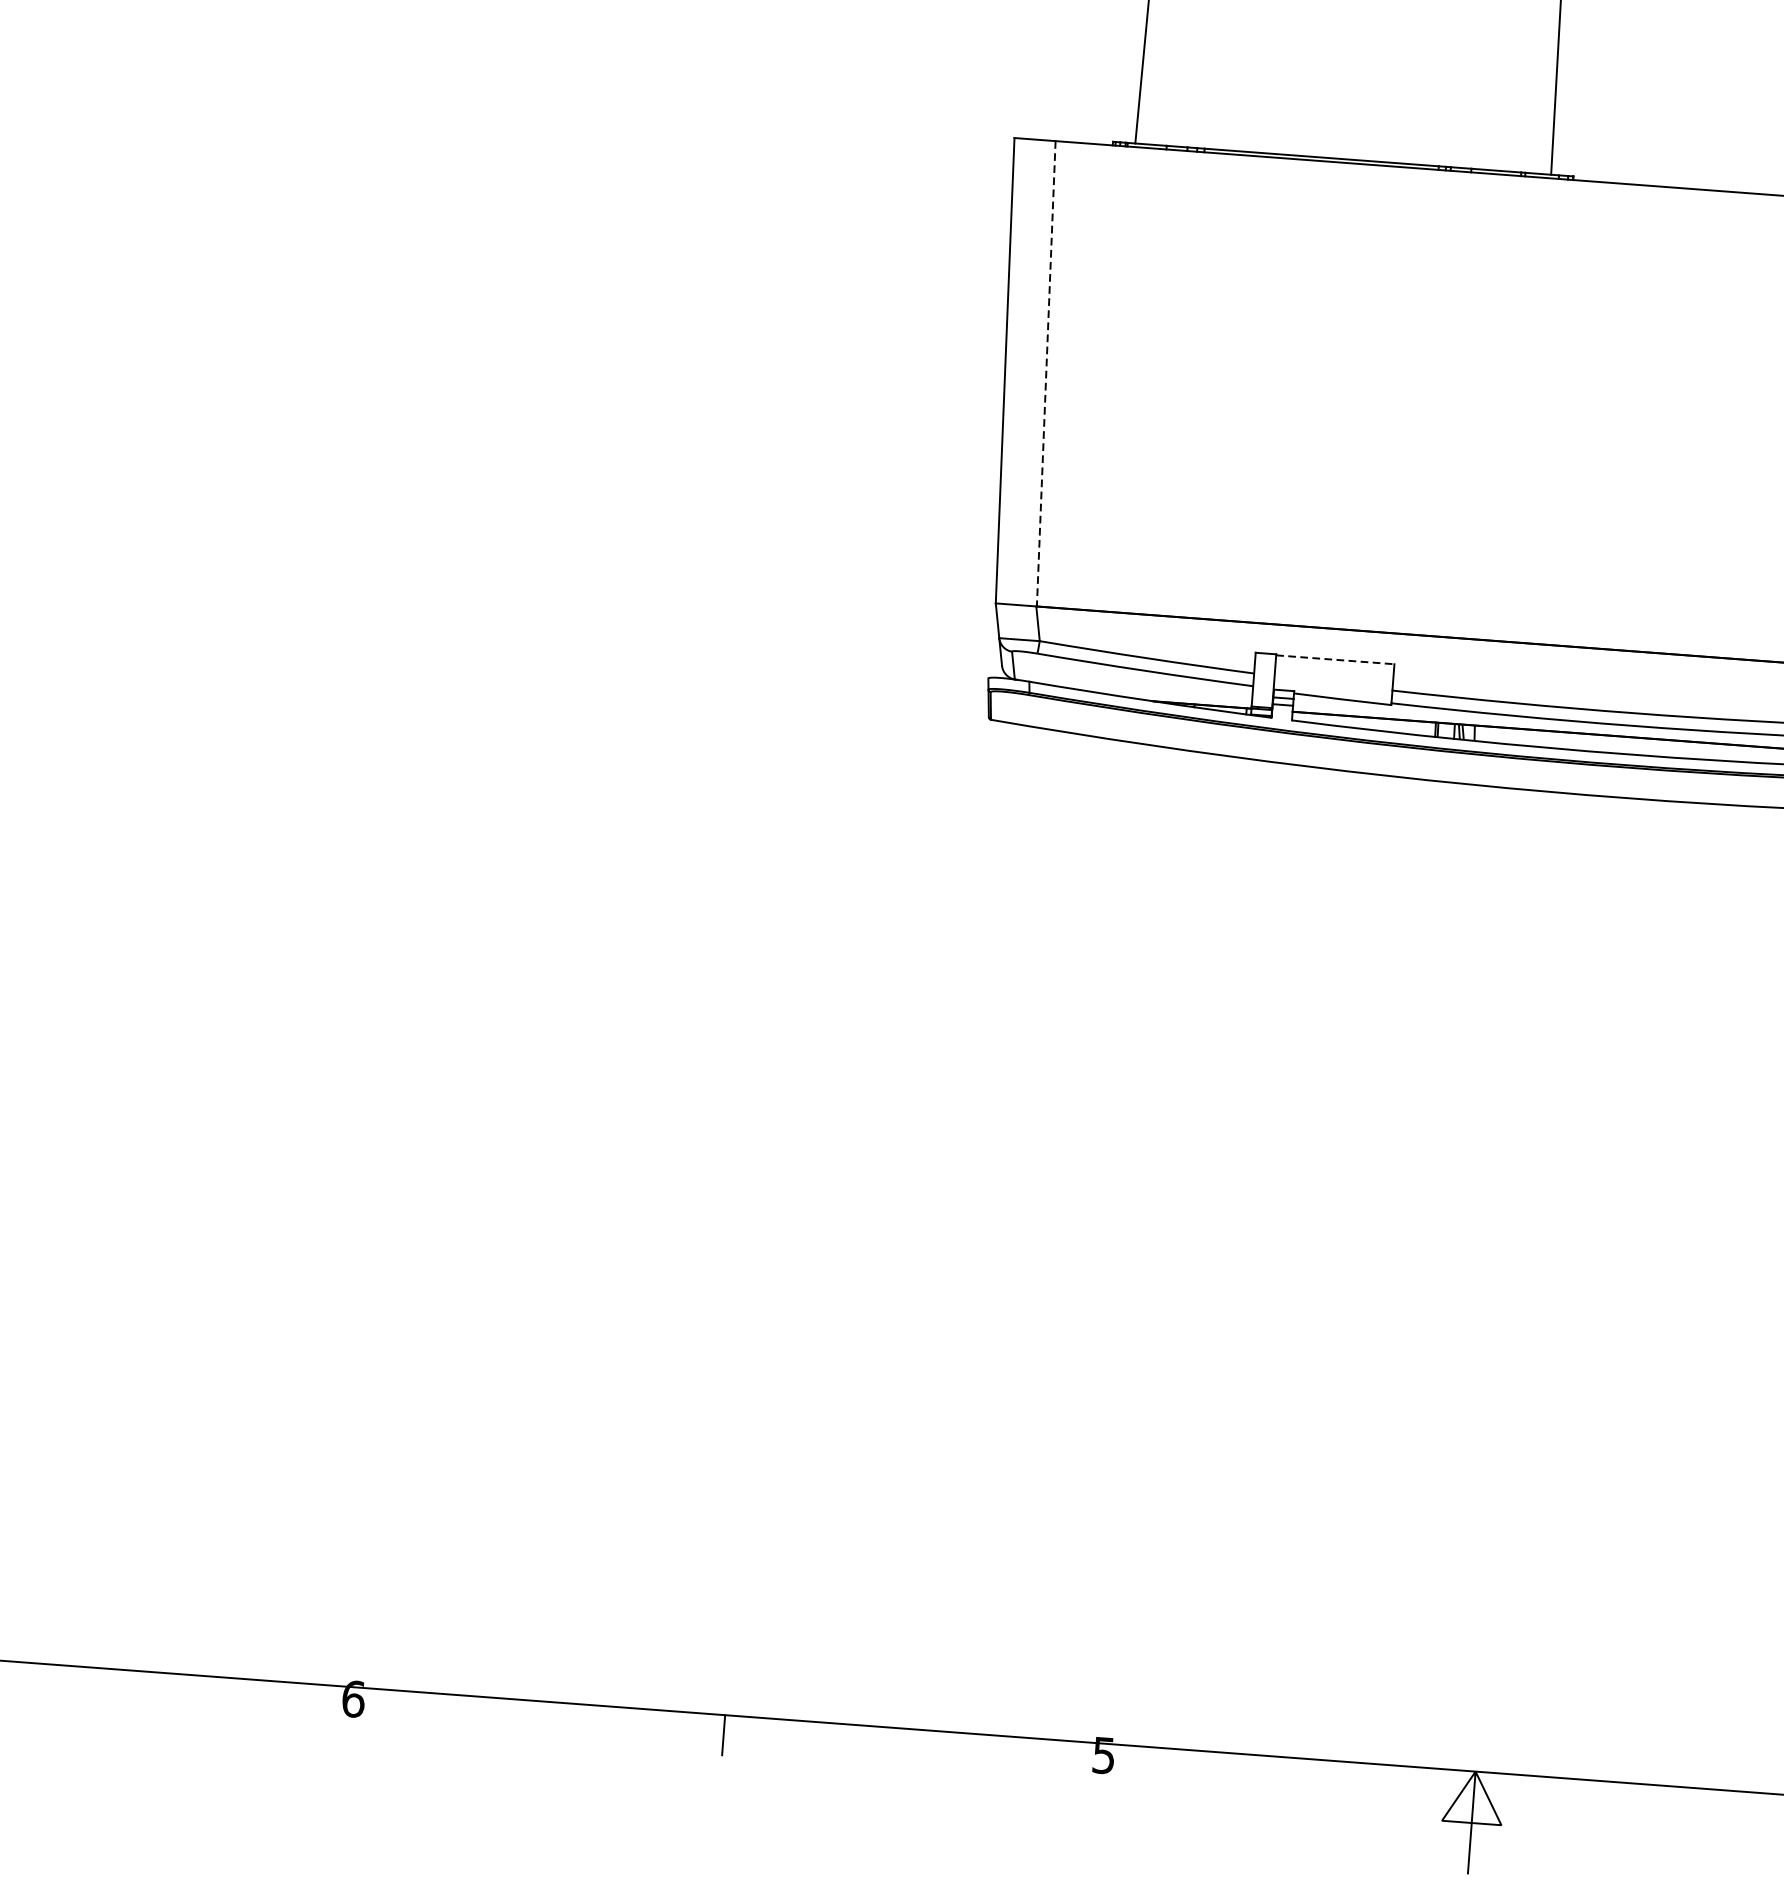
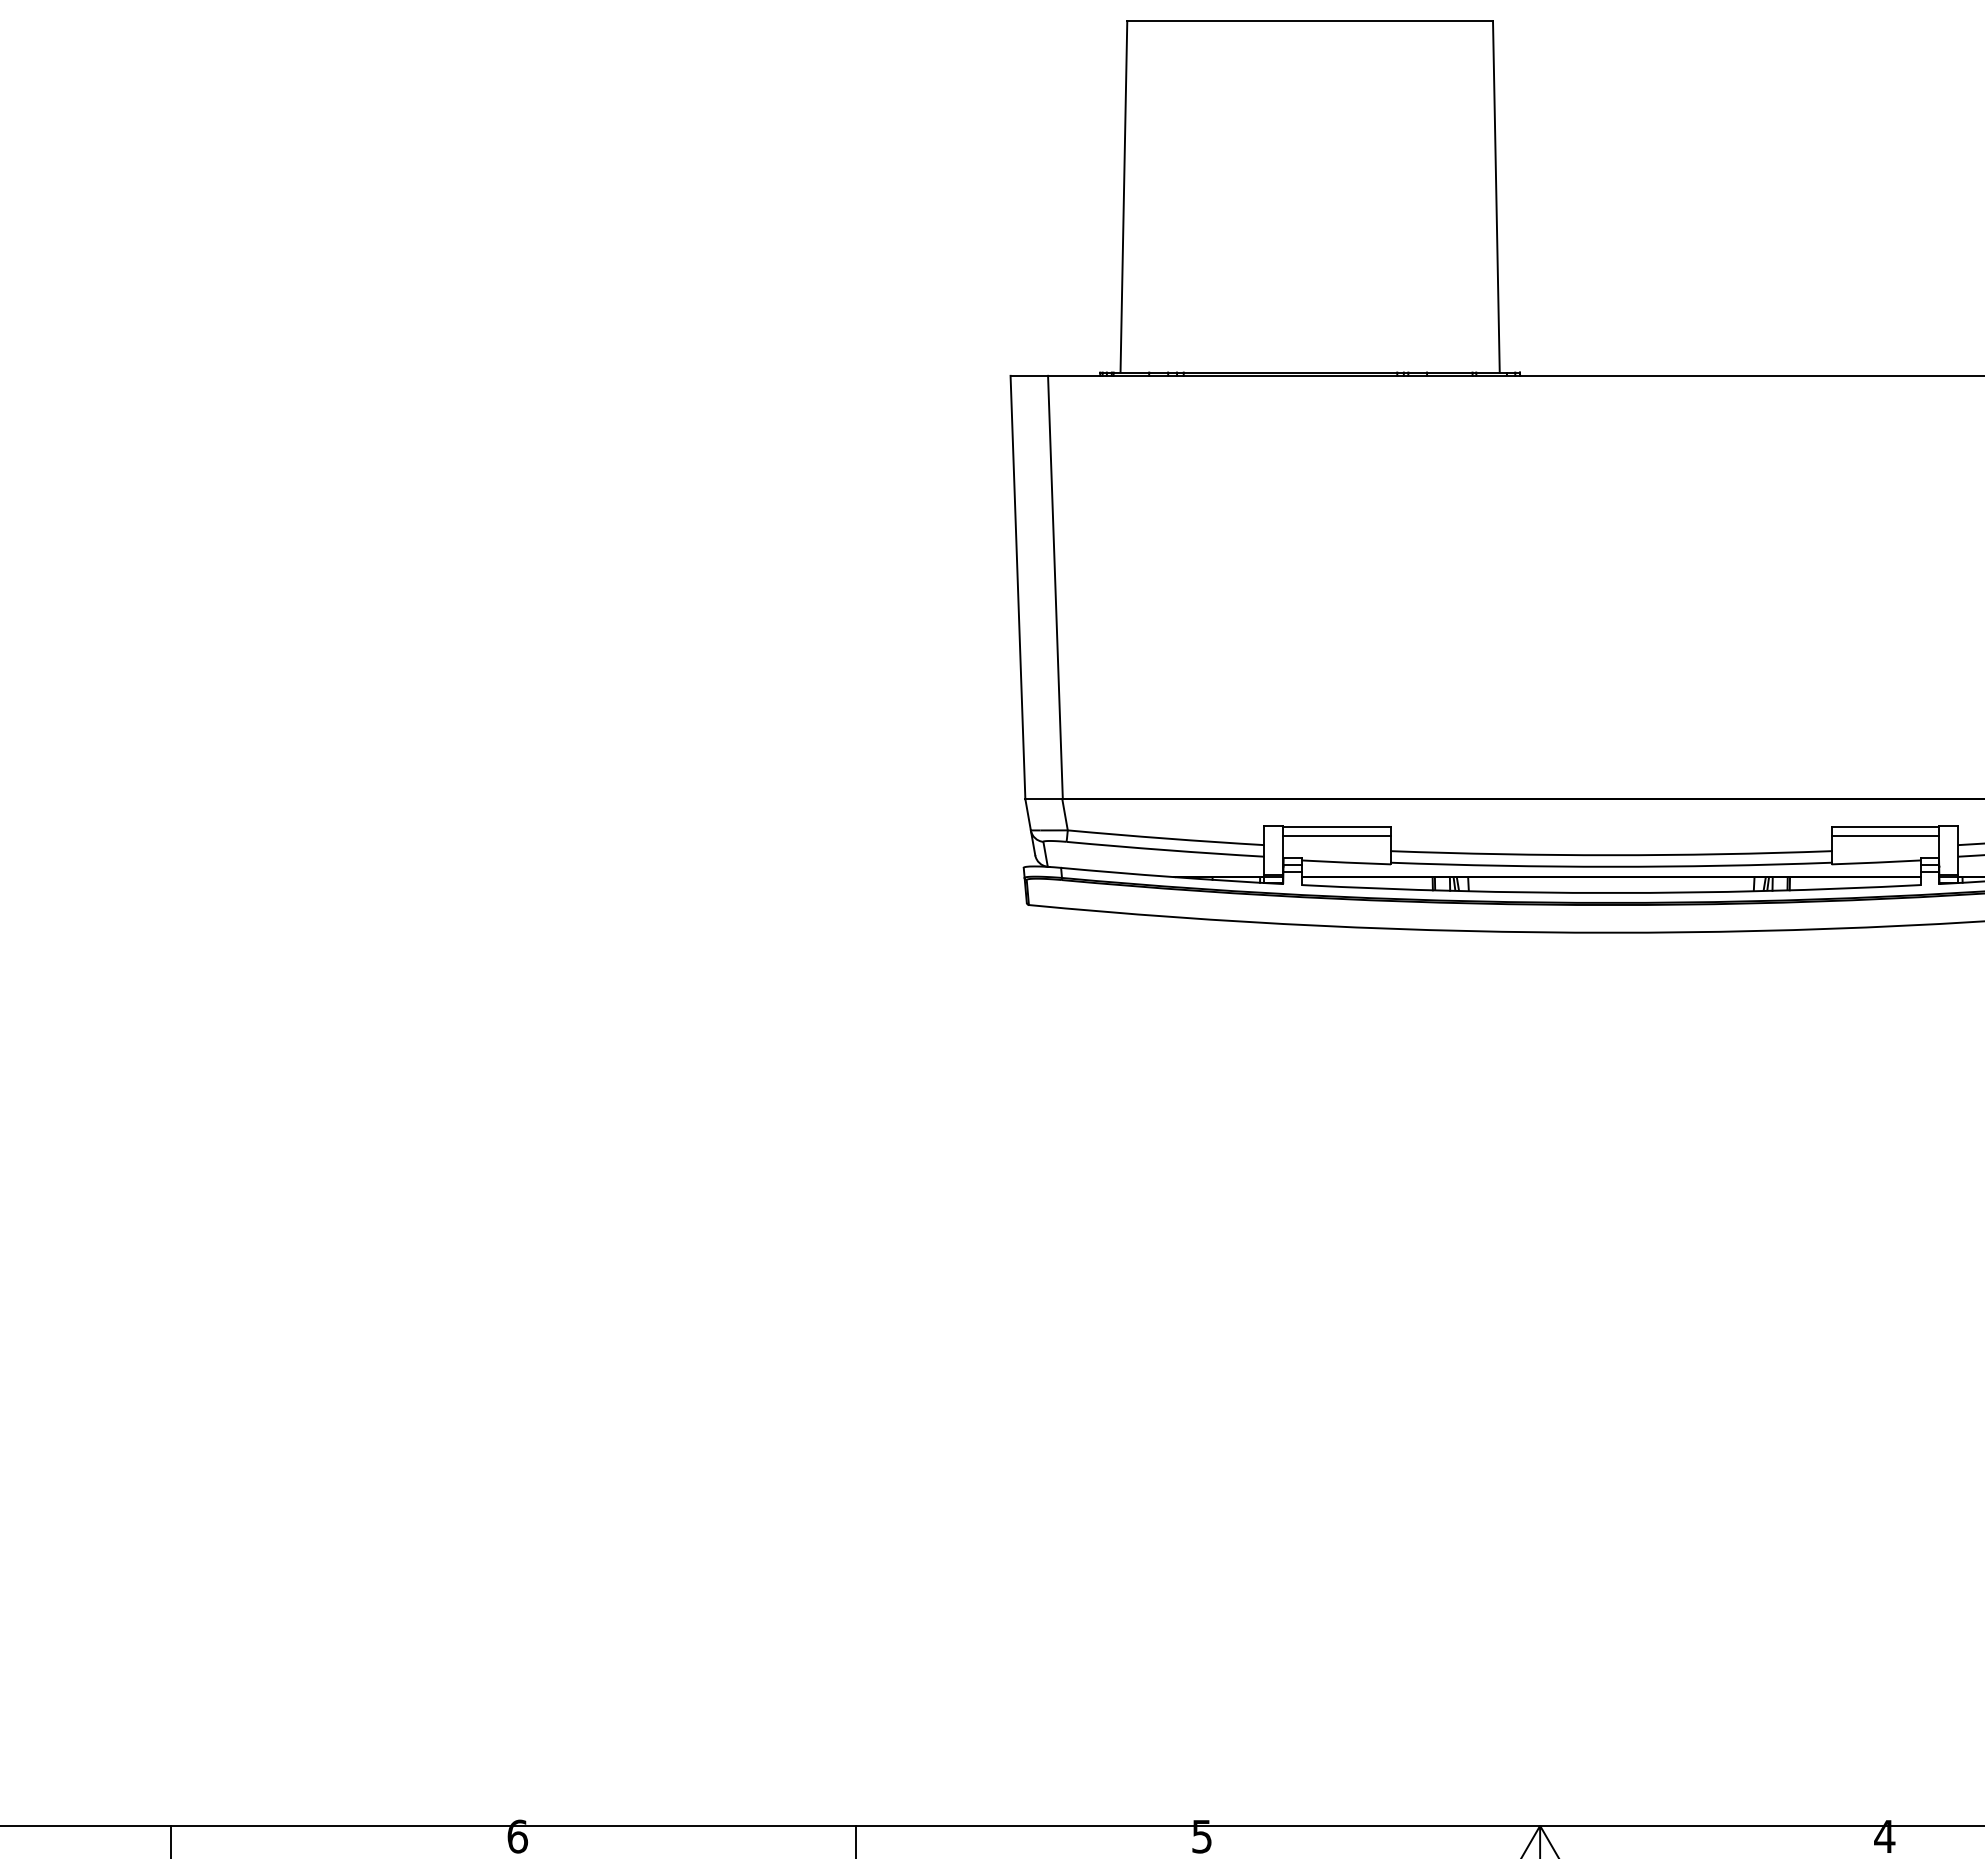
line: (1046, 373) -> (1055, 587), dashed -> solid
line: (1335, 660) -> (1337, 827), dashed -> solid
line: (1335, 668) -> (1337, 835), added

